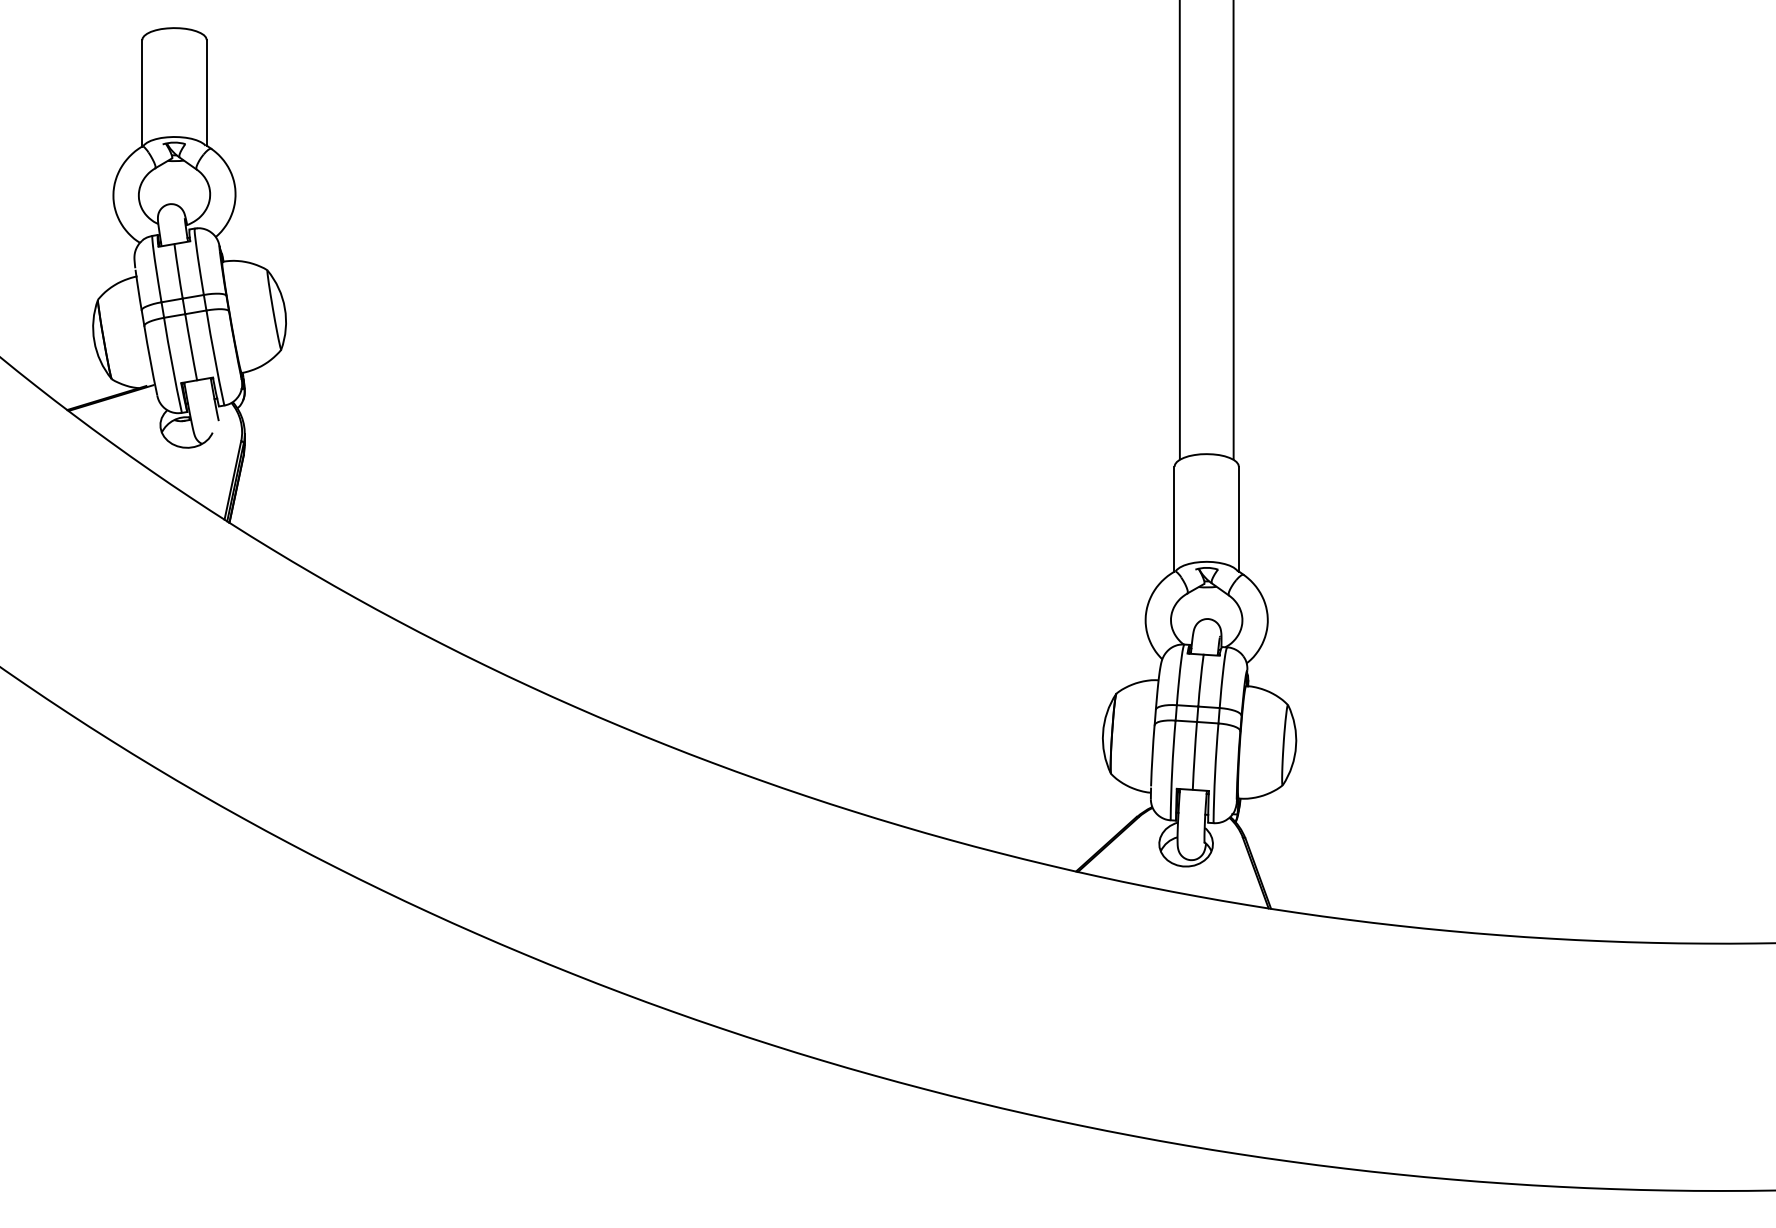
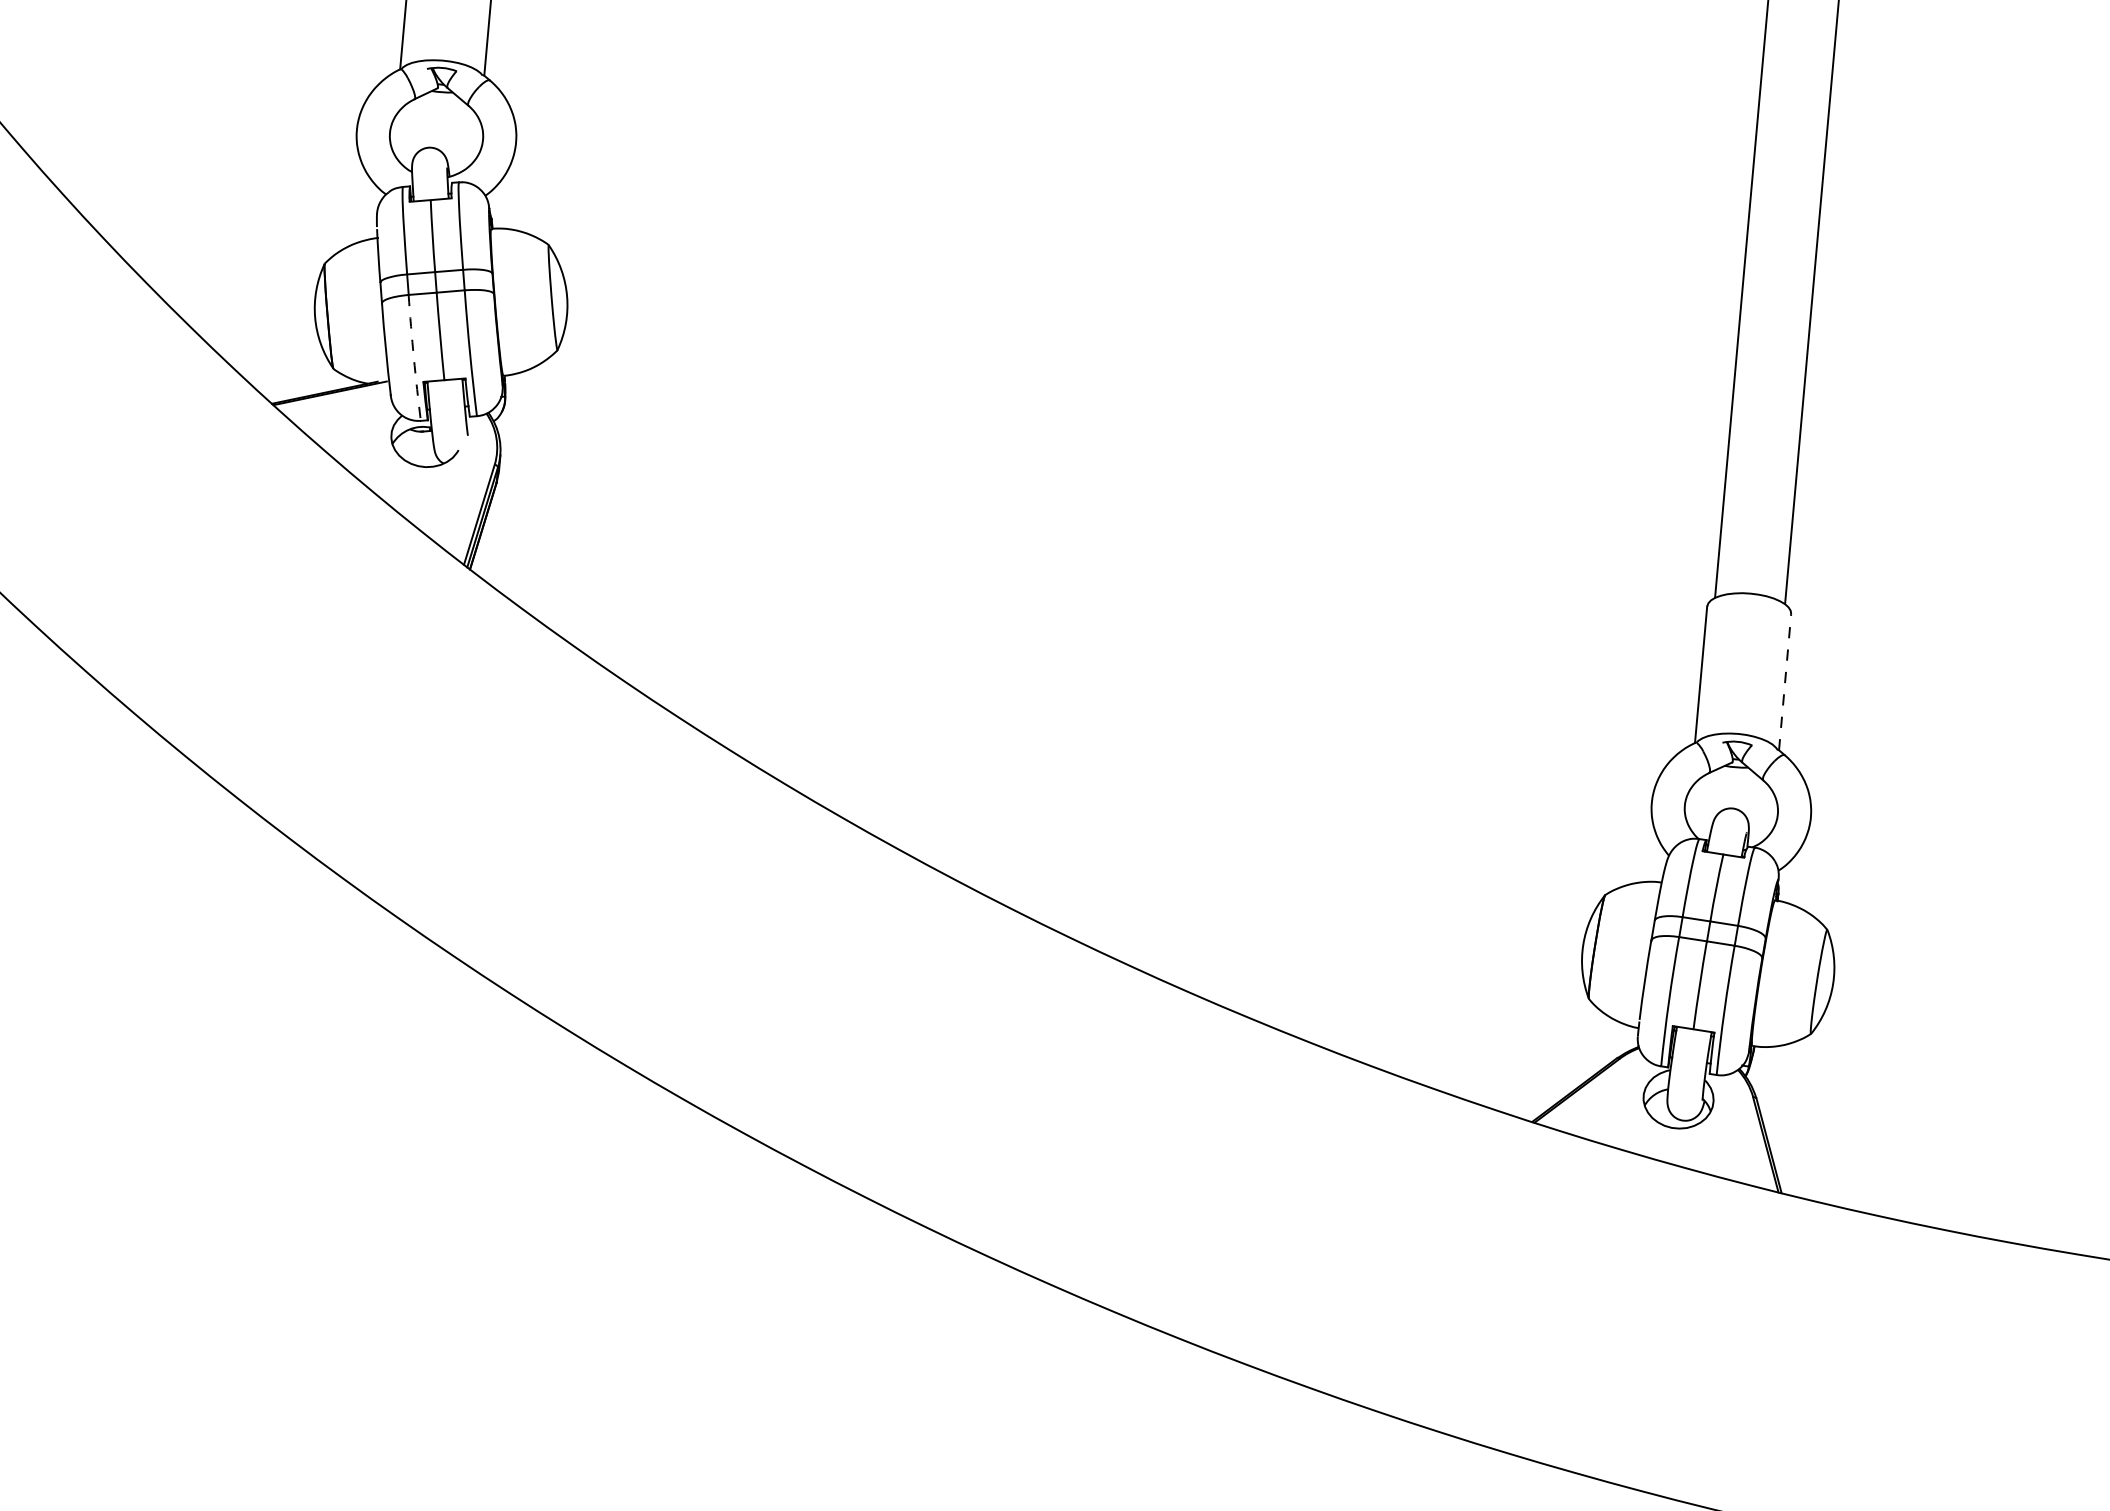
arc: (172, 365) -> (414, 358), solid -> dashed
line: (1238, 518) -> (1784, 681), solid -> dashed

